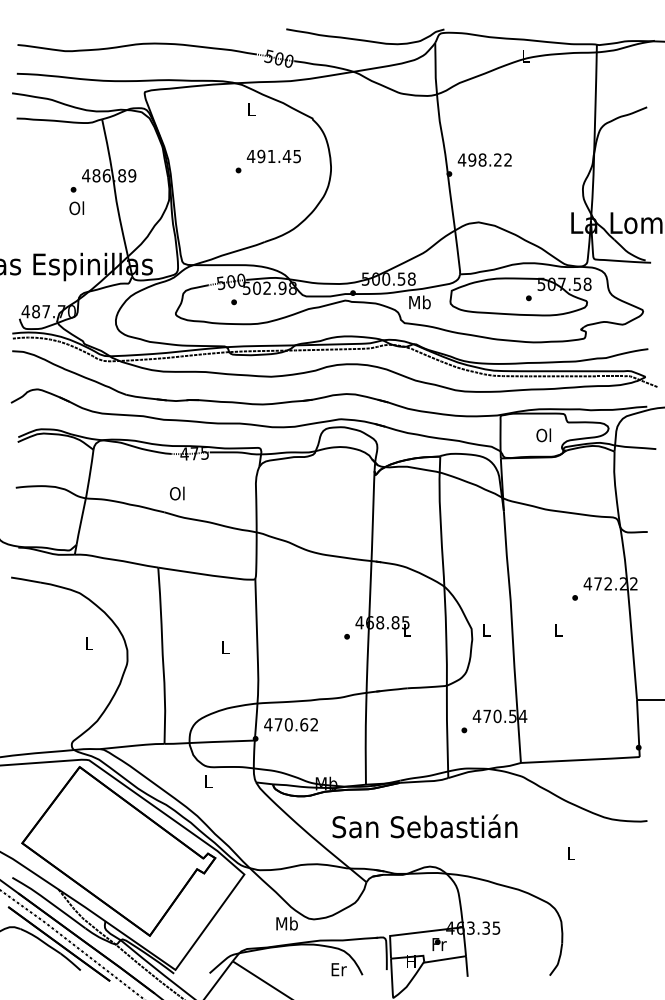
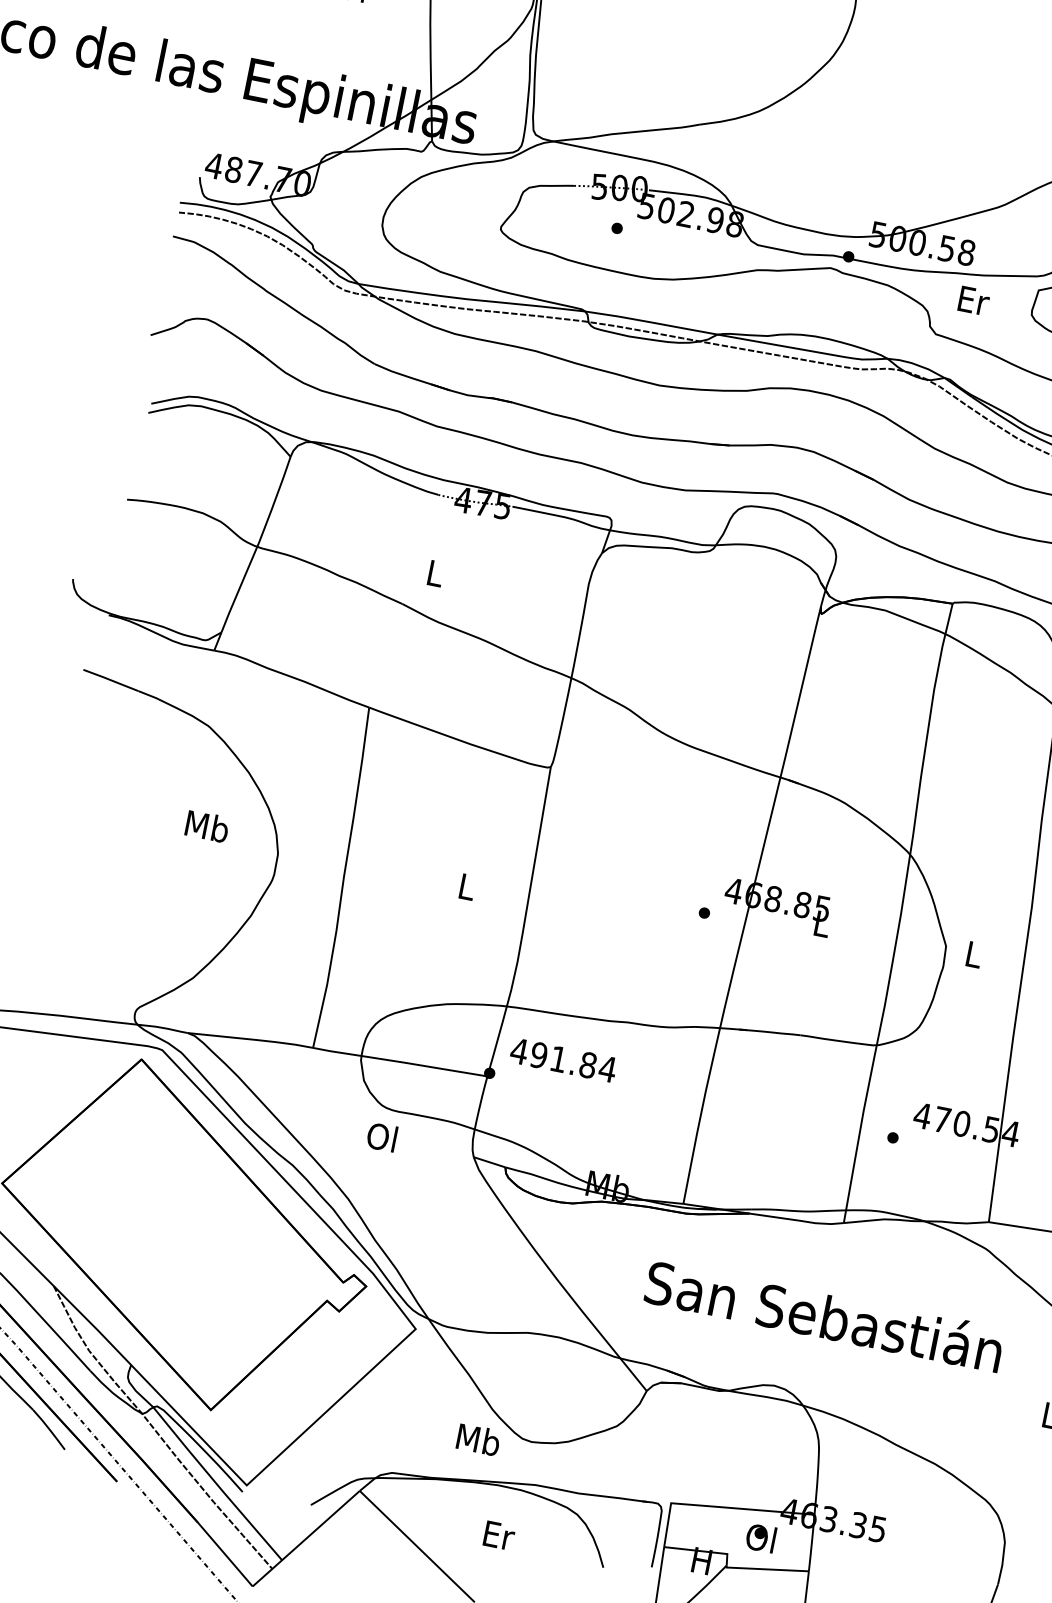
text: (419, 302) -> (972, 300), Mb -> Er
text: (176, 493) -> (432, 572), Ol -> L
text: (88, 643) -> (206, 826), L -> Mb
text: (296, 724) -> (573, 1061), 470.62 -> 491.84
text: (207, 781) -> (380, 1136), L -> Ol
text: (424, 826) -> (823, 1315), moved
text: (438, 944) -> (760, 1538), Fr -> Ol
text: (338, 969) -> (498, 1535), moved

